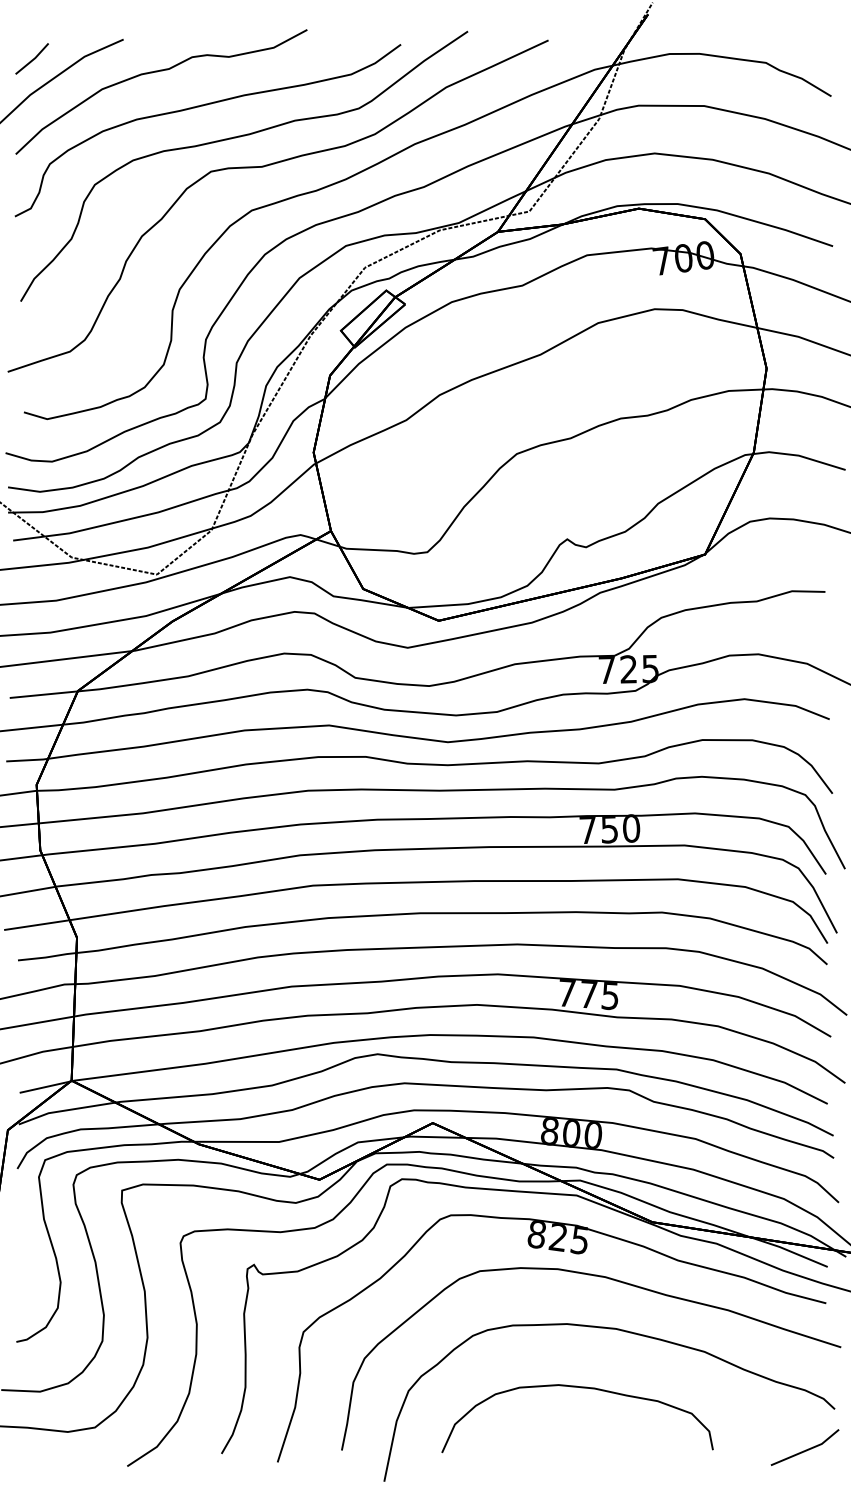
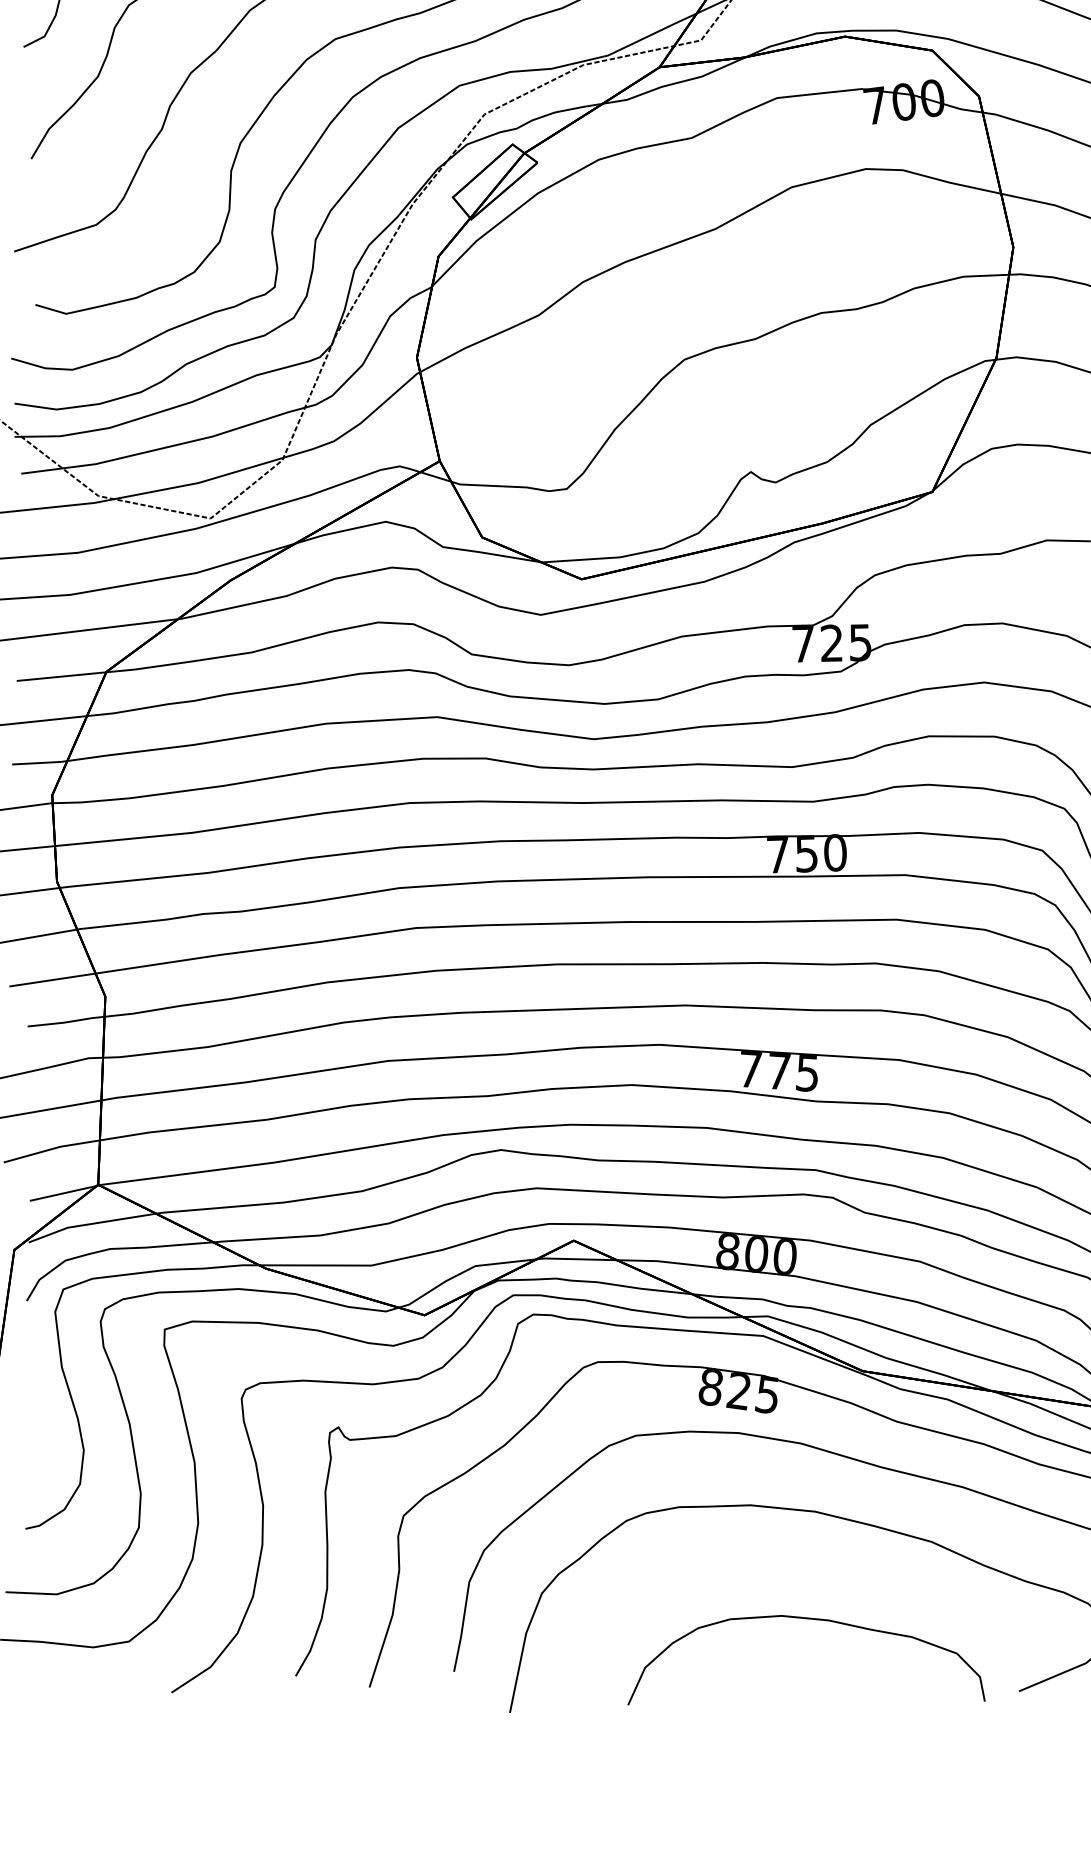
curve: (580, 1388) -> (810, 1620), moved

